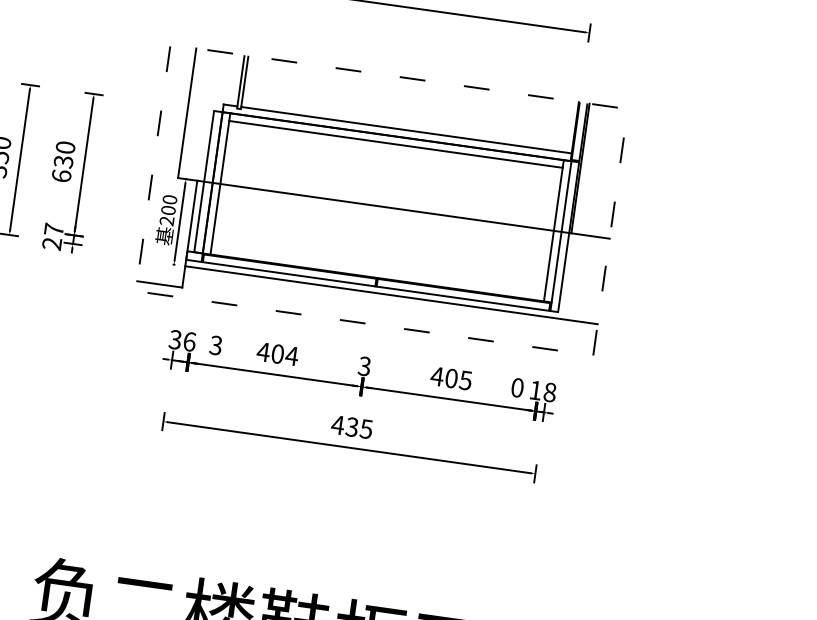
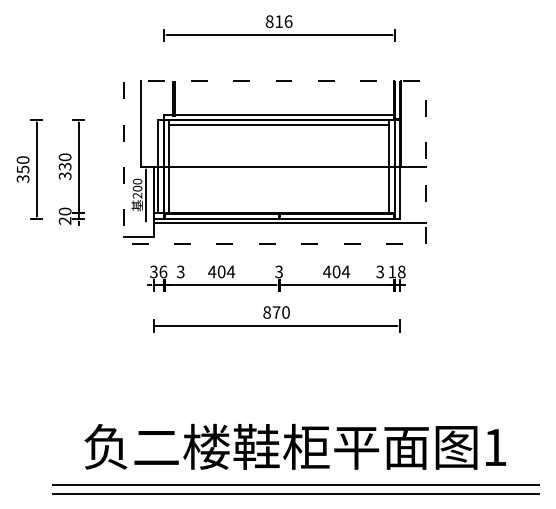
text: (60, 176) -> (64, 176), 630 -> 330
text: (53, 229) -> (64, 211), 27 -> 20
text: (465, 379) -> (345, 271), 405 -> 404
text: (518, 387) -> (380, 271), 0 -> 3
text: (350, 426) -> (275, 312), 435 -> 870

